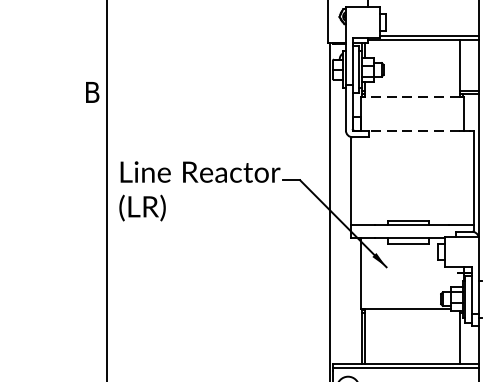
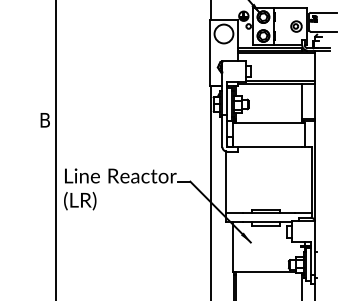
line: (411, 97) -> (268, 123), dashed -> solid
line: (414, 129) -> (270, 146), dashed -> solid

